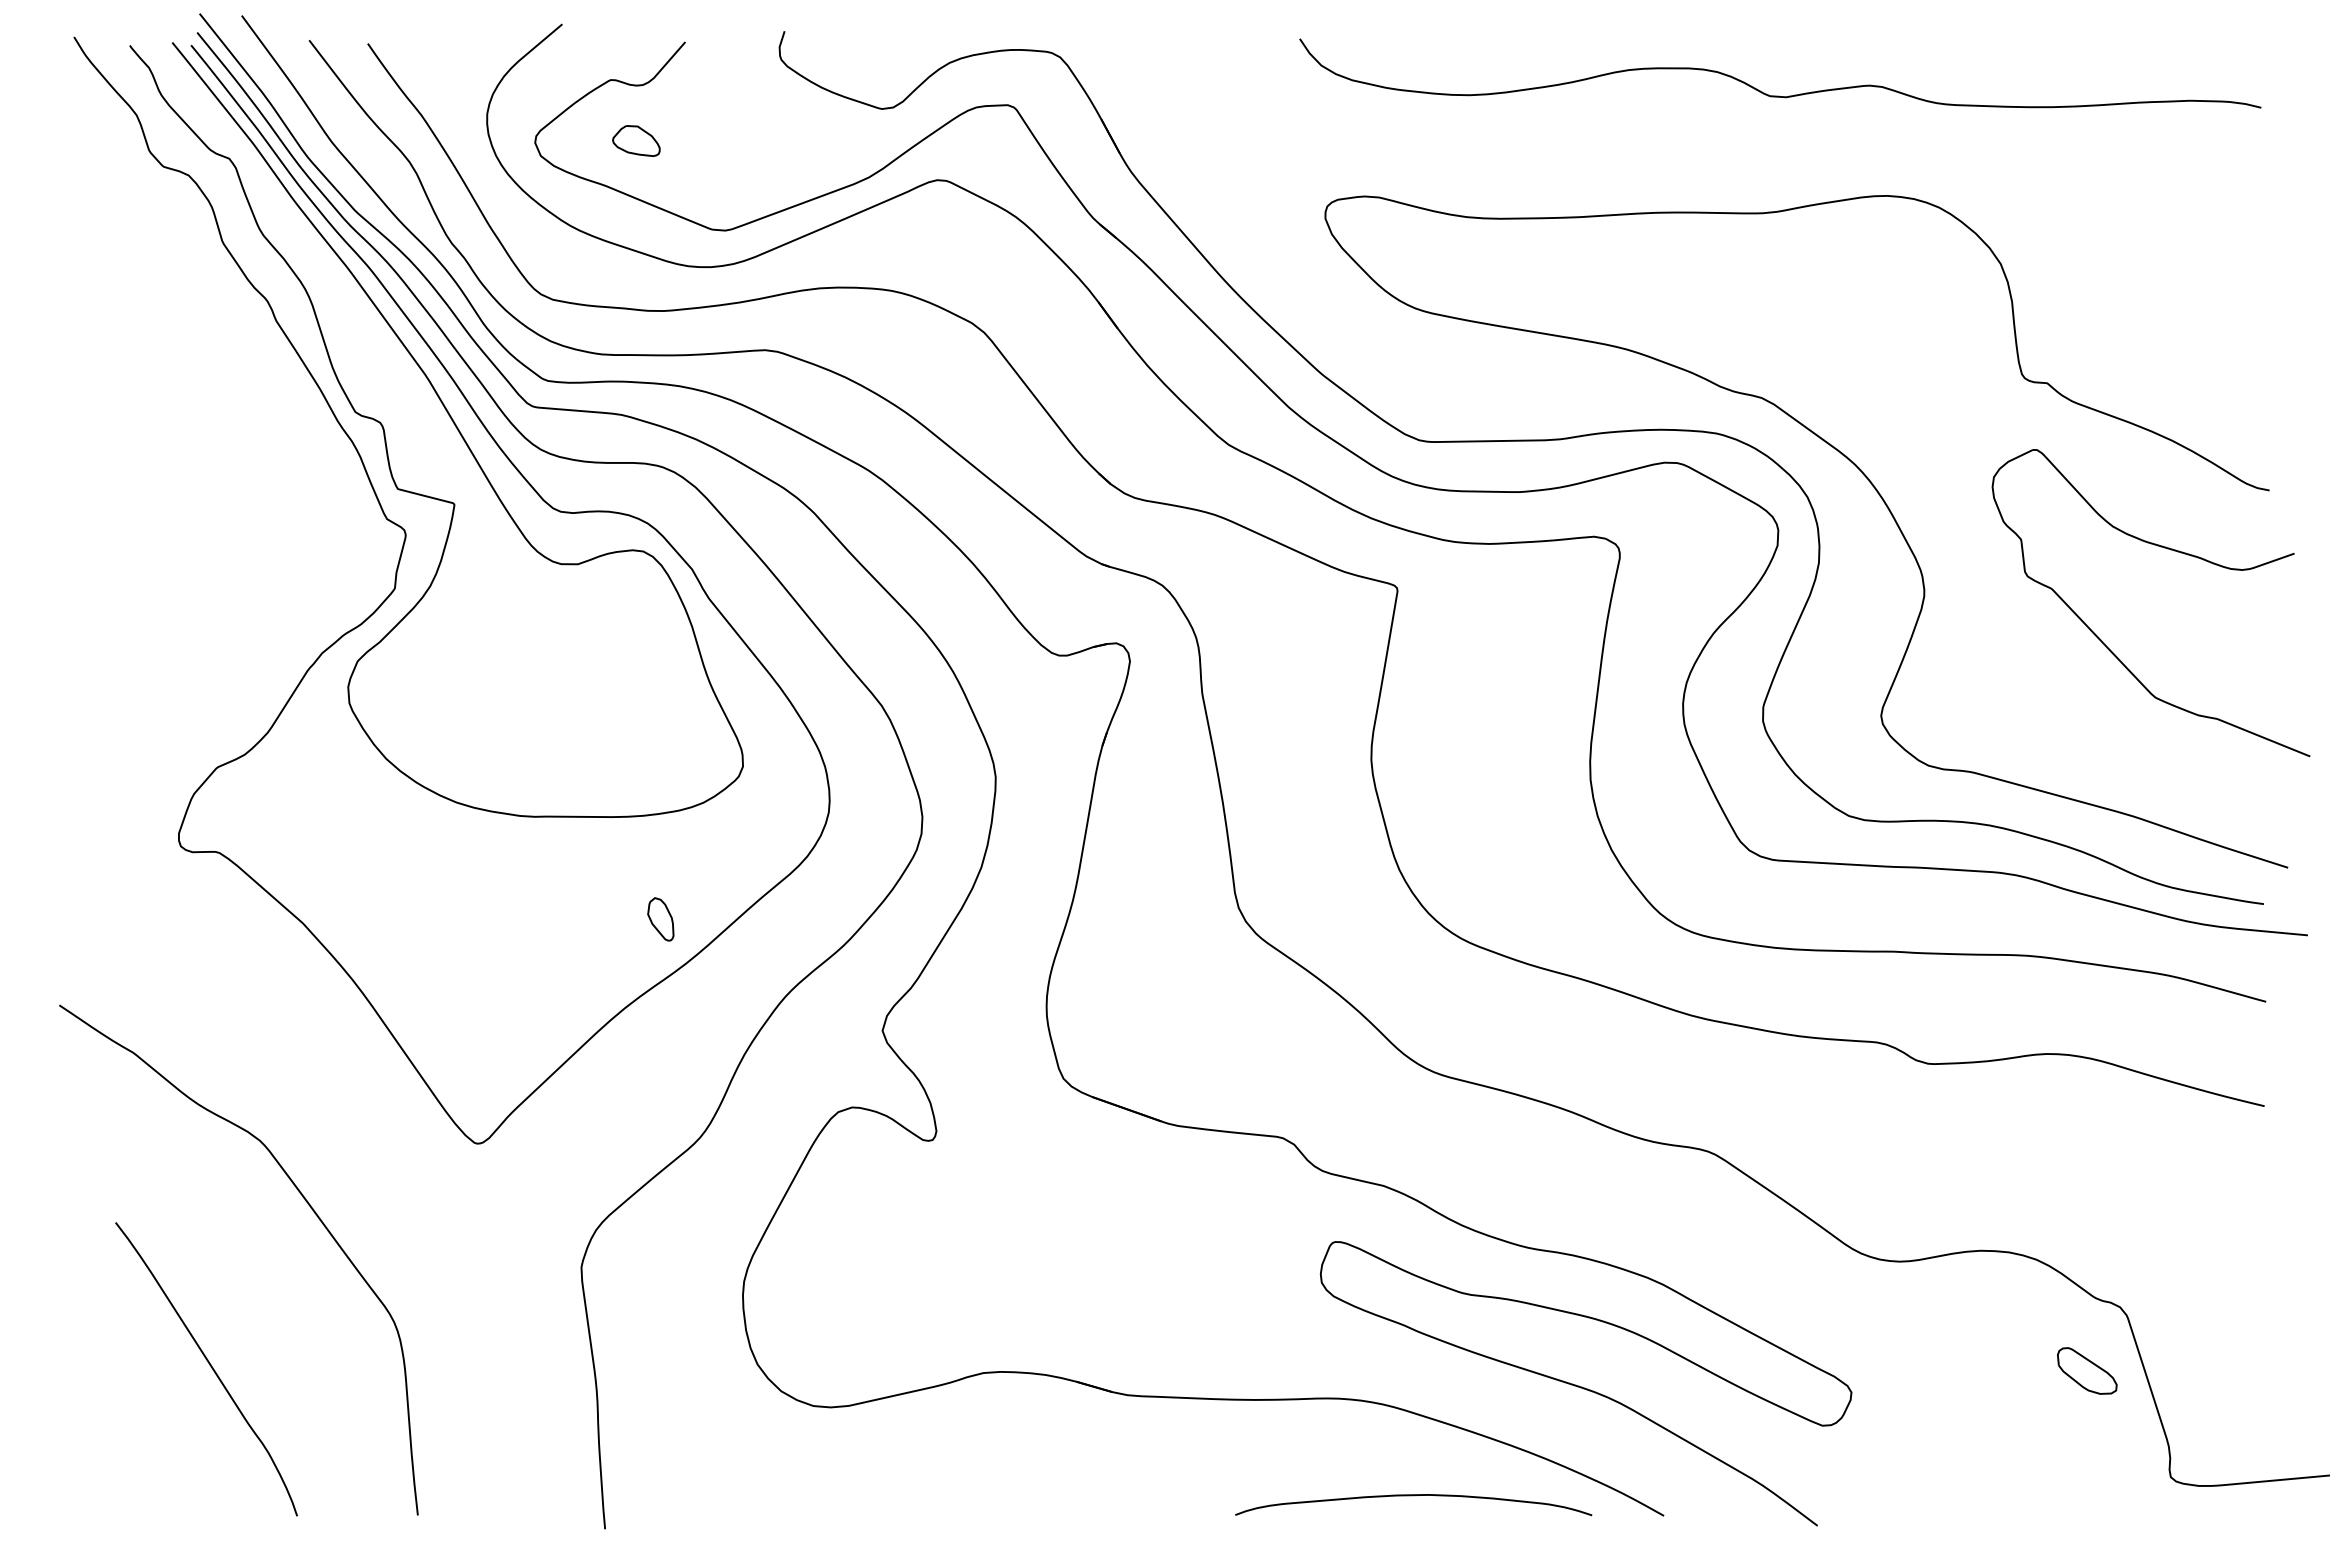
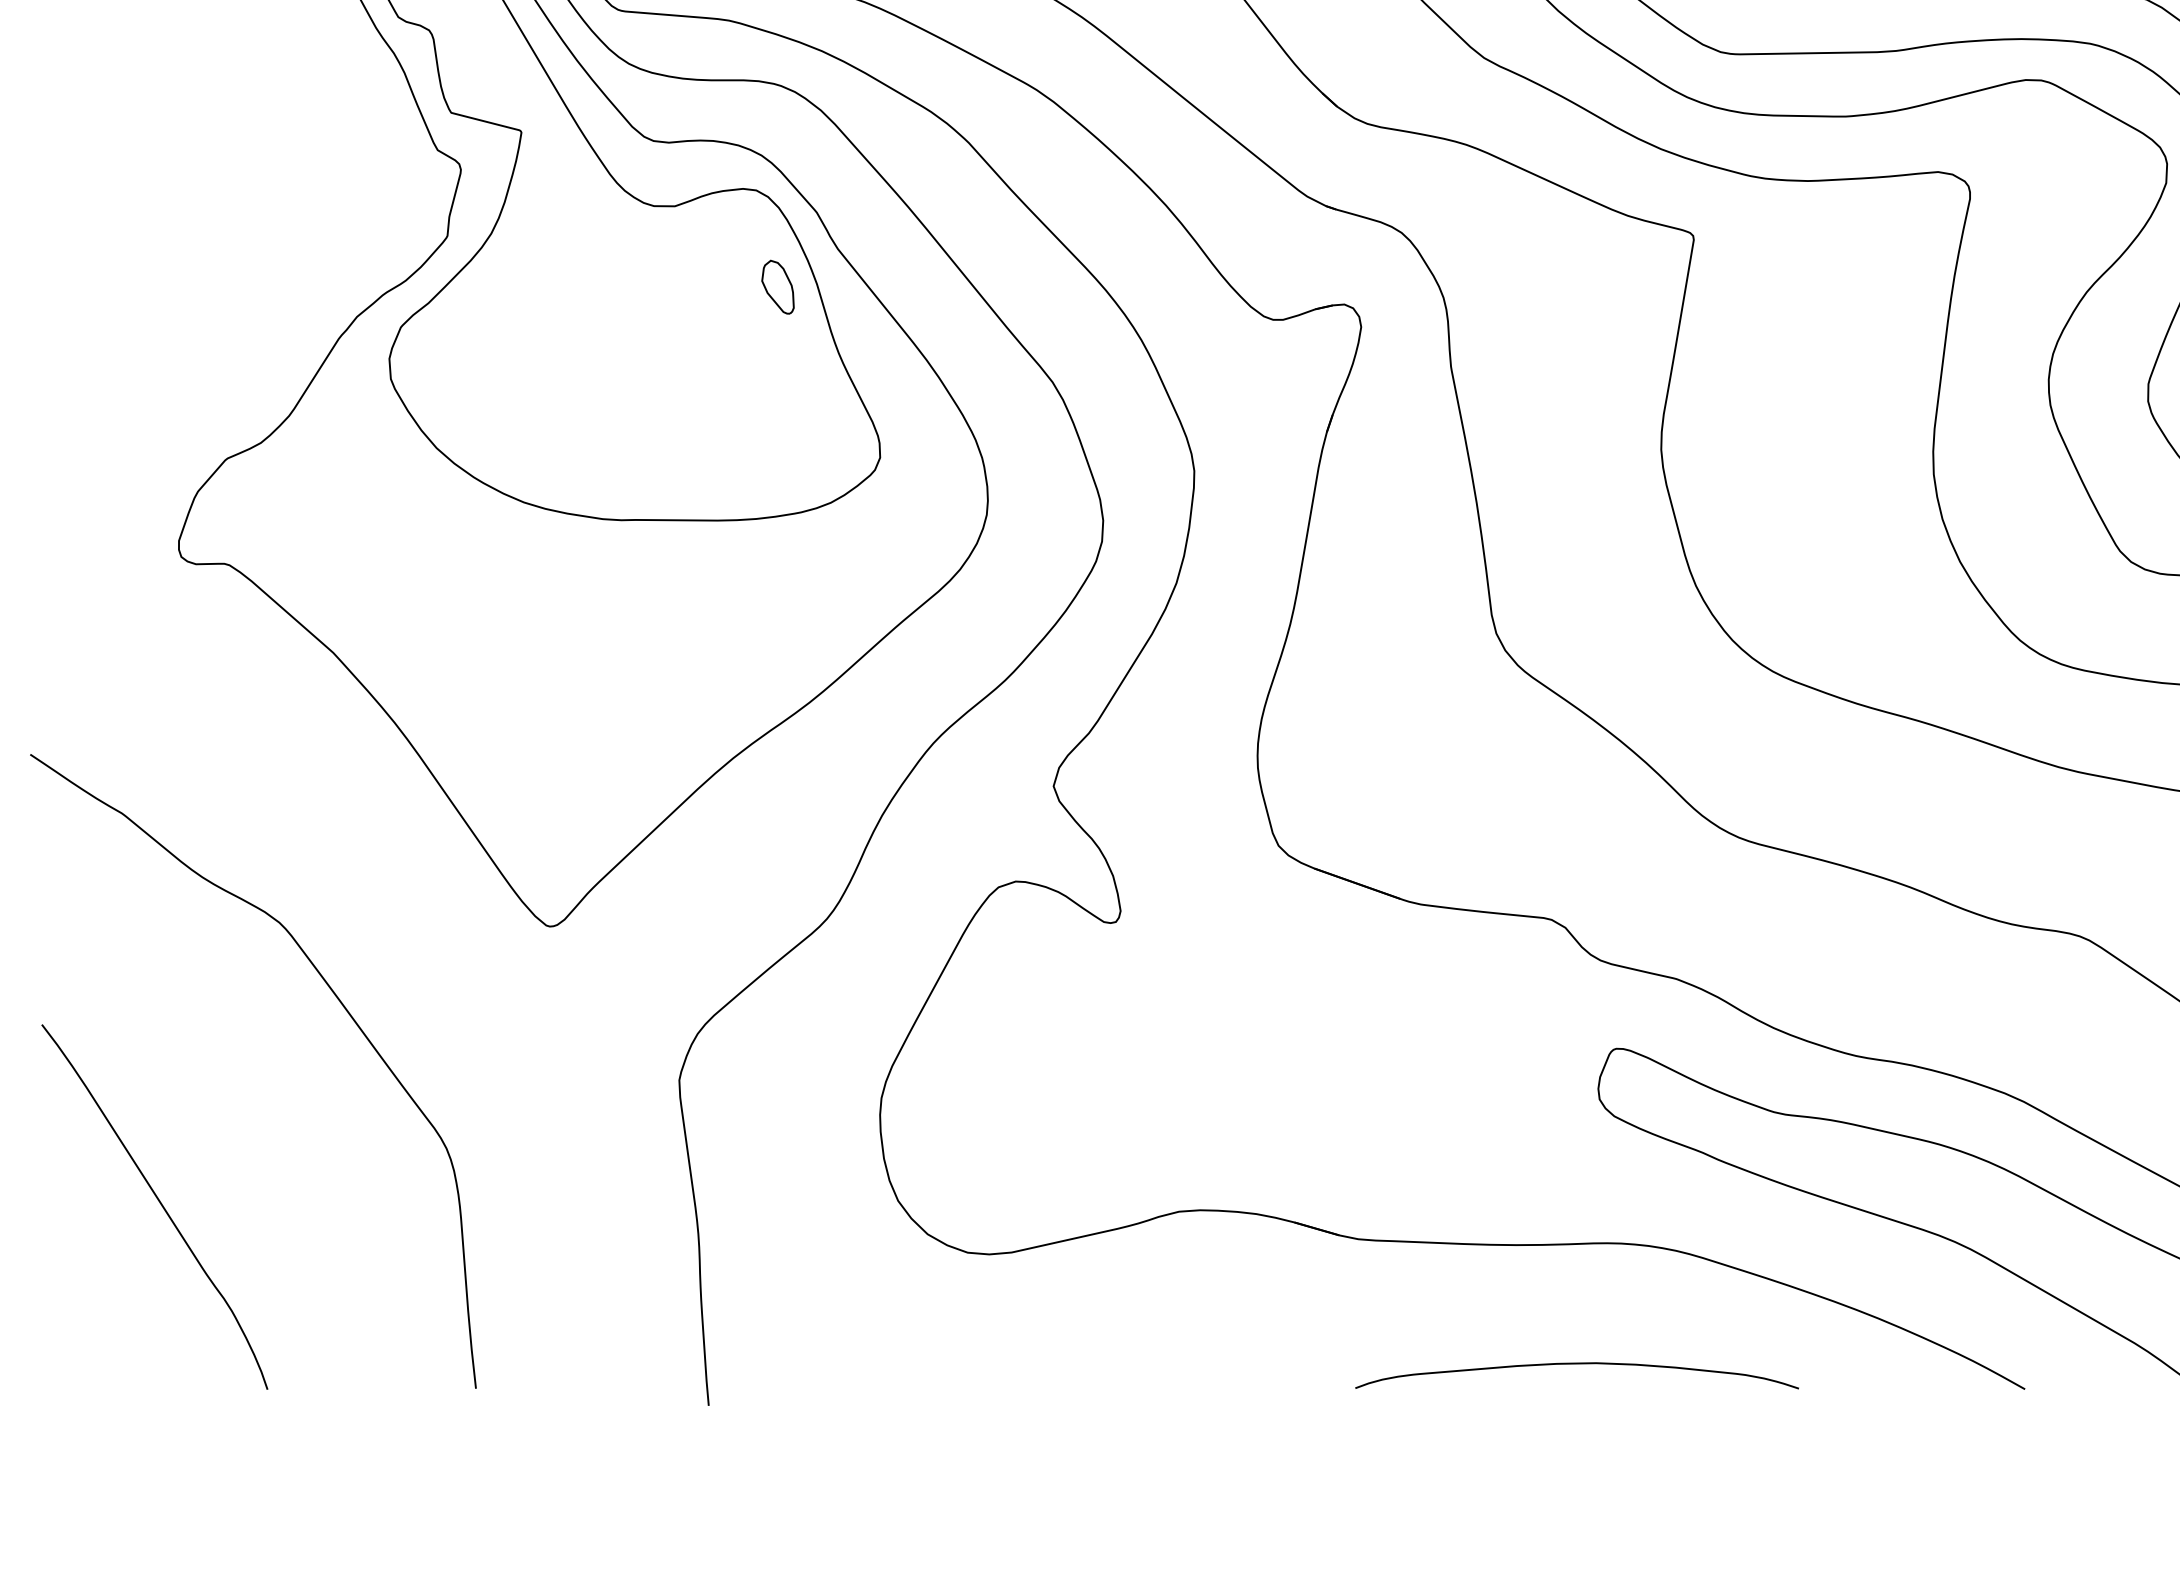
part: (660, 919) -> (777, 287), moved
curve: (209, 1365) -> (158, 1202), moved
curve: (1413, 1496) -> (1576, 1365), moved

